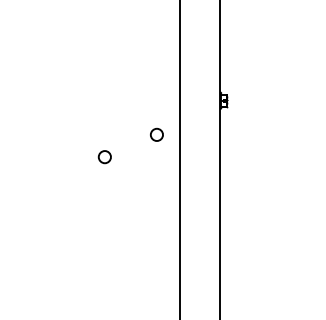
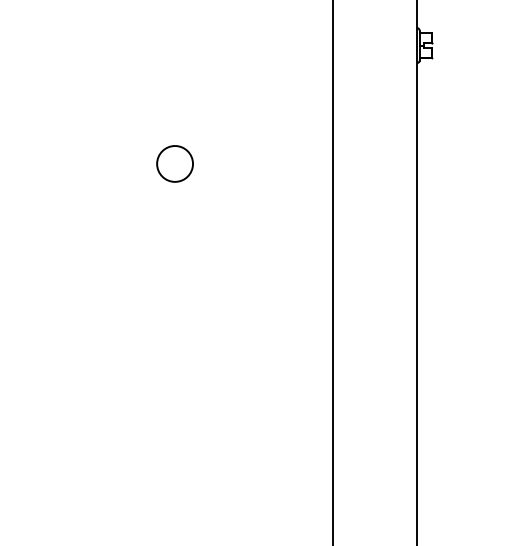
circle: (156, 134) -> (283, 116), removed
circle: (104, 157) -> (173, 164), size x1.4

